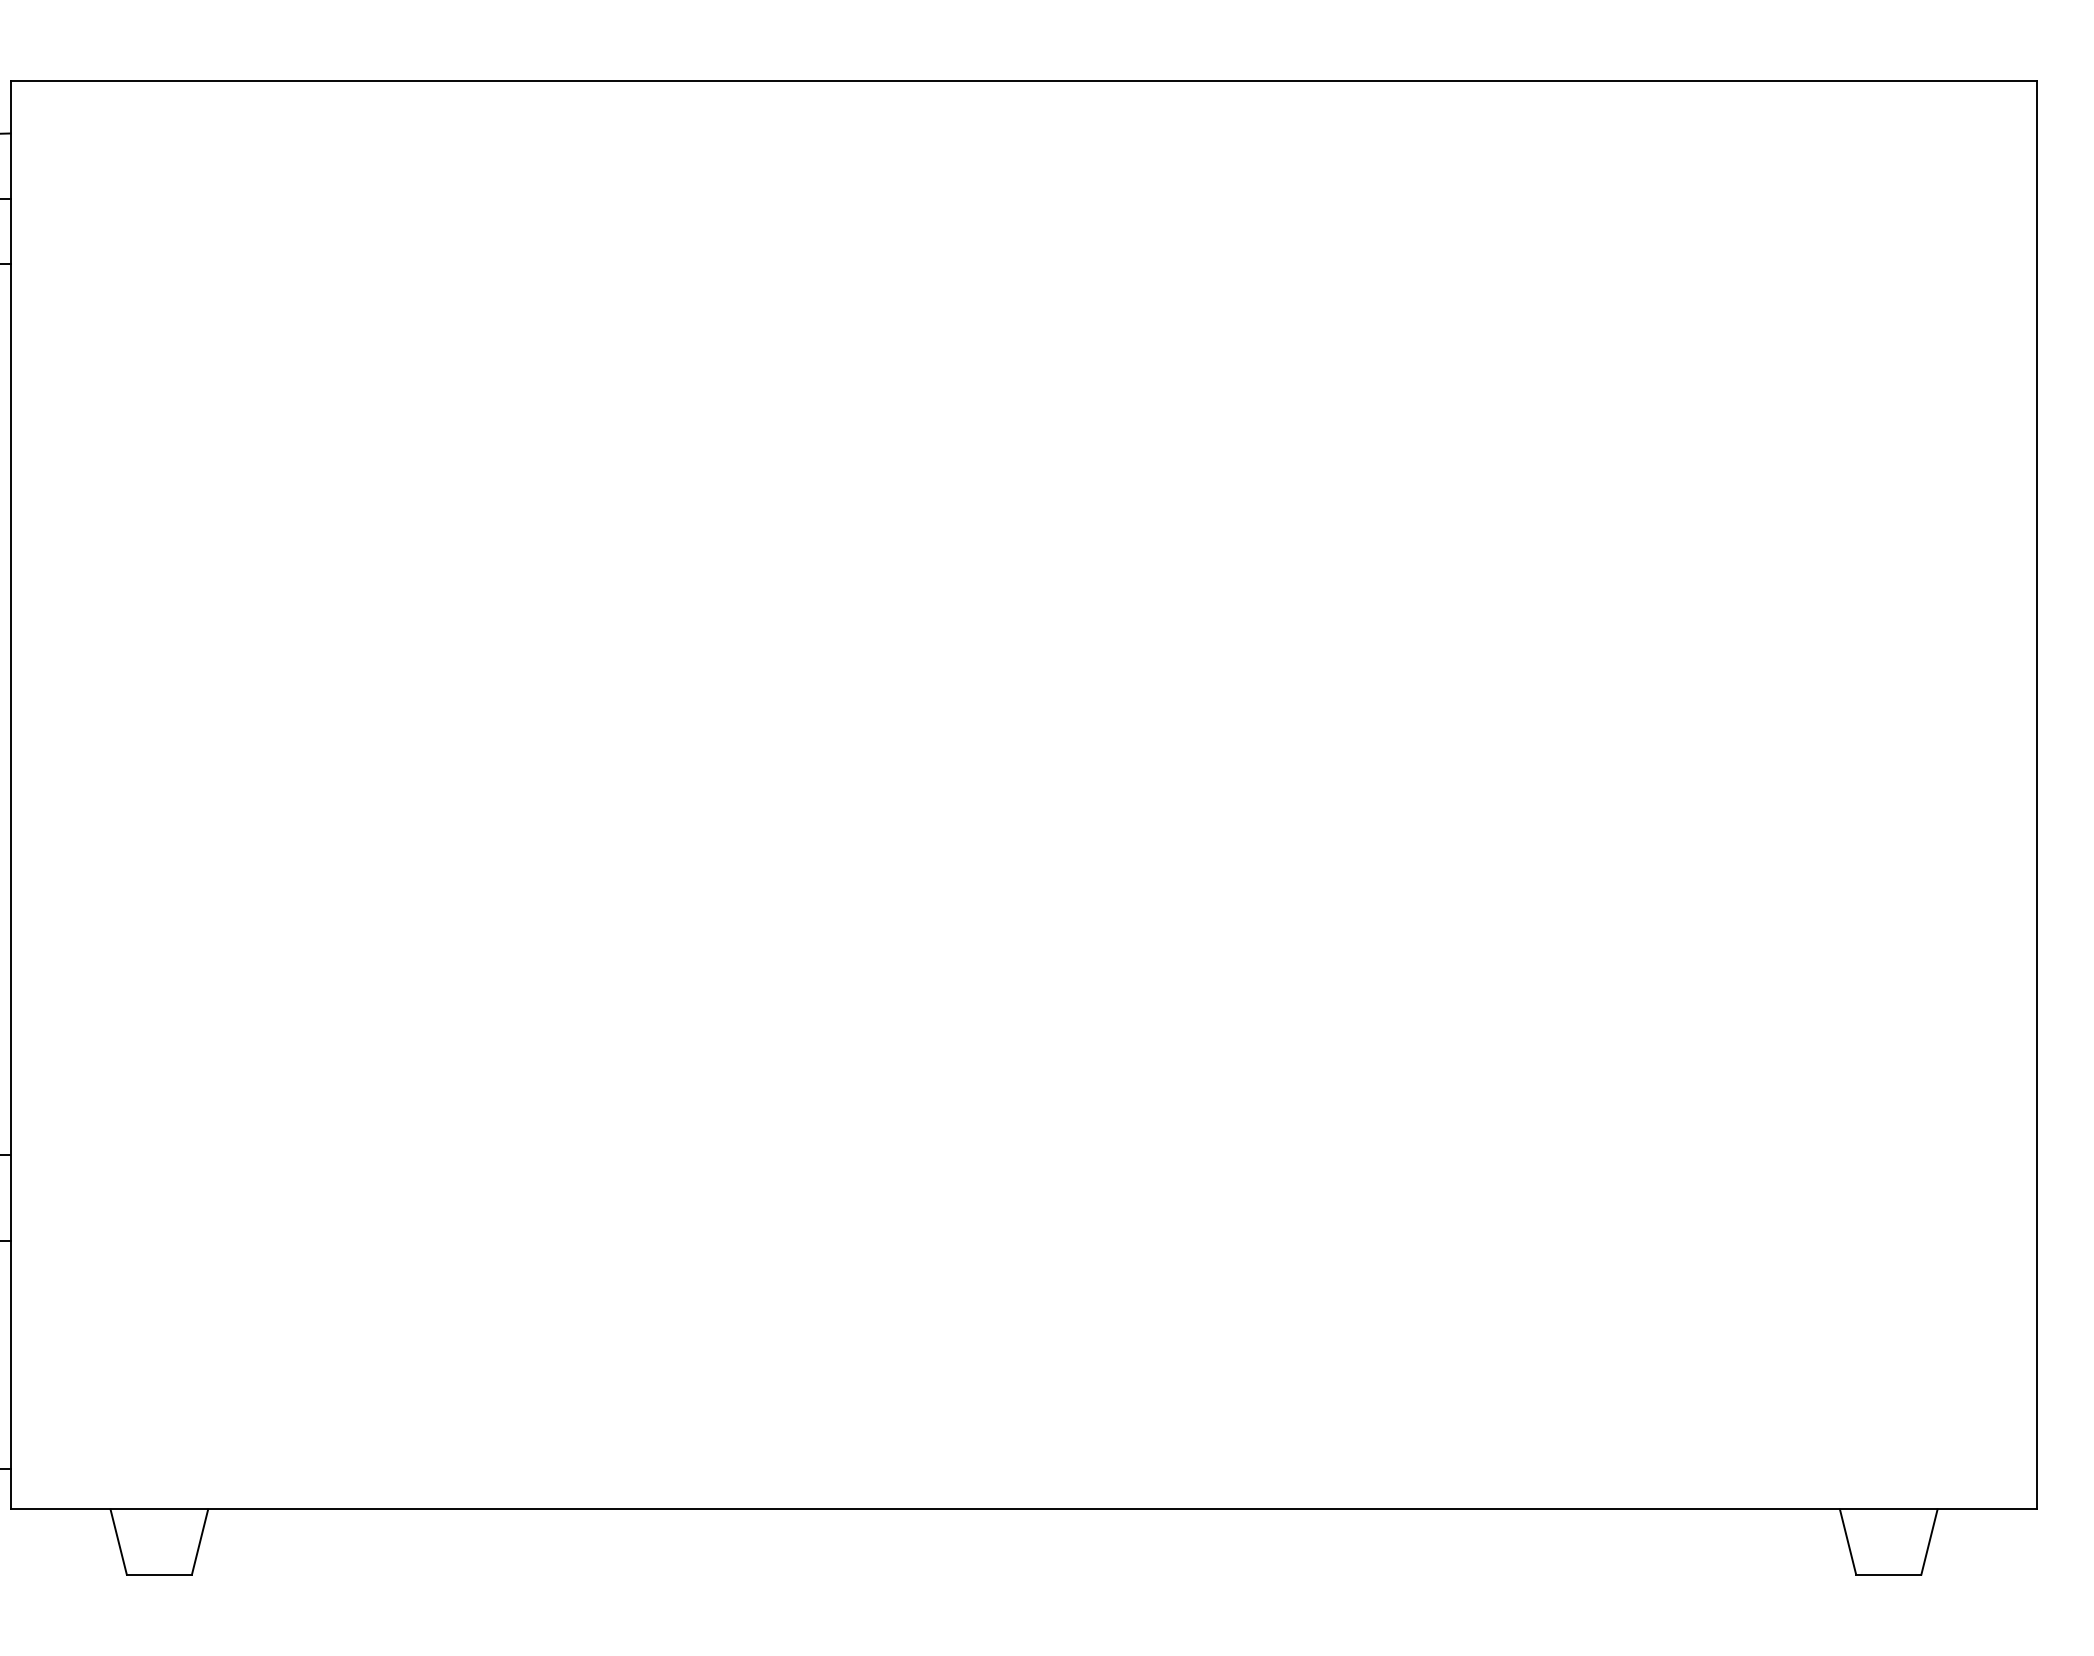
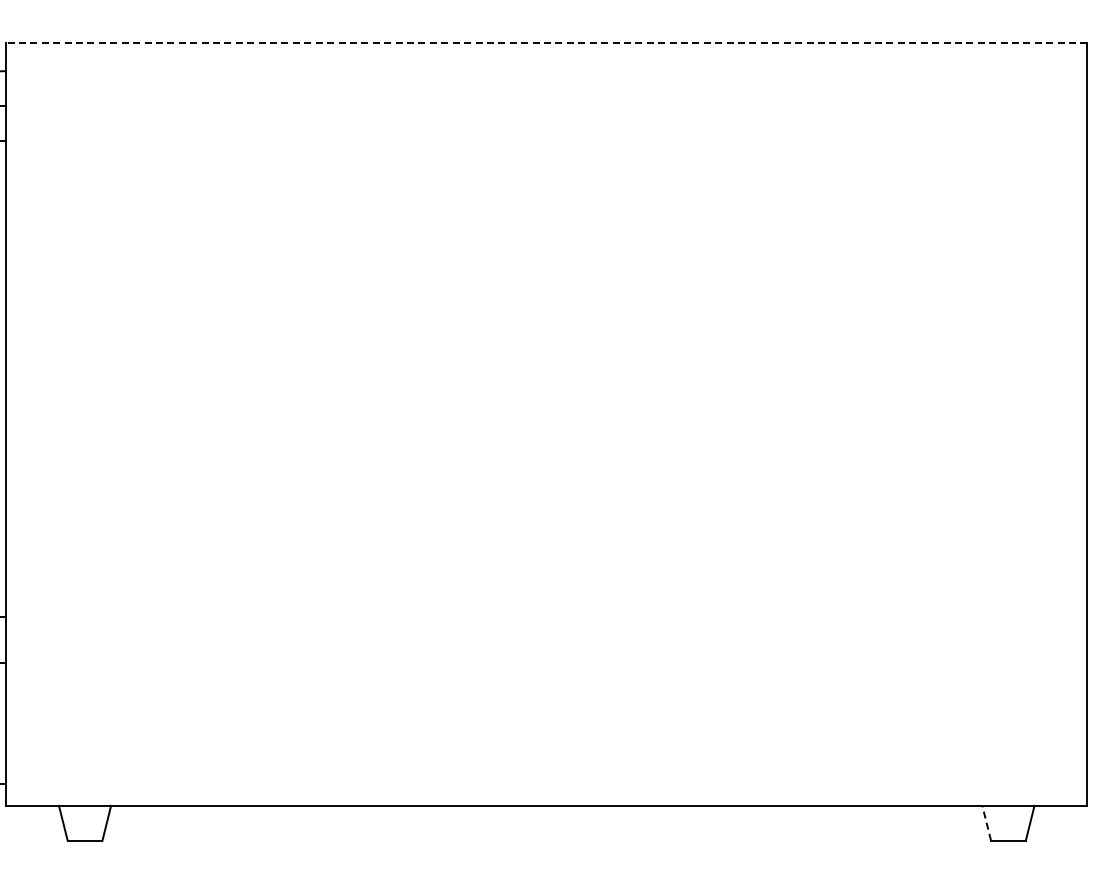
line: (1023, 81) -> (546, 43), solid -> dashed
line: (1847, 1542) -> (986, 823), solid -> dashed

